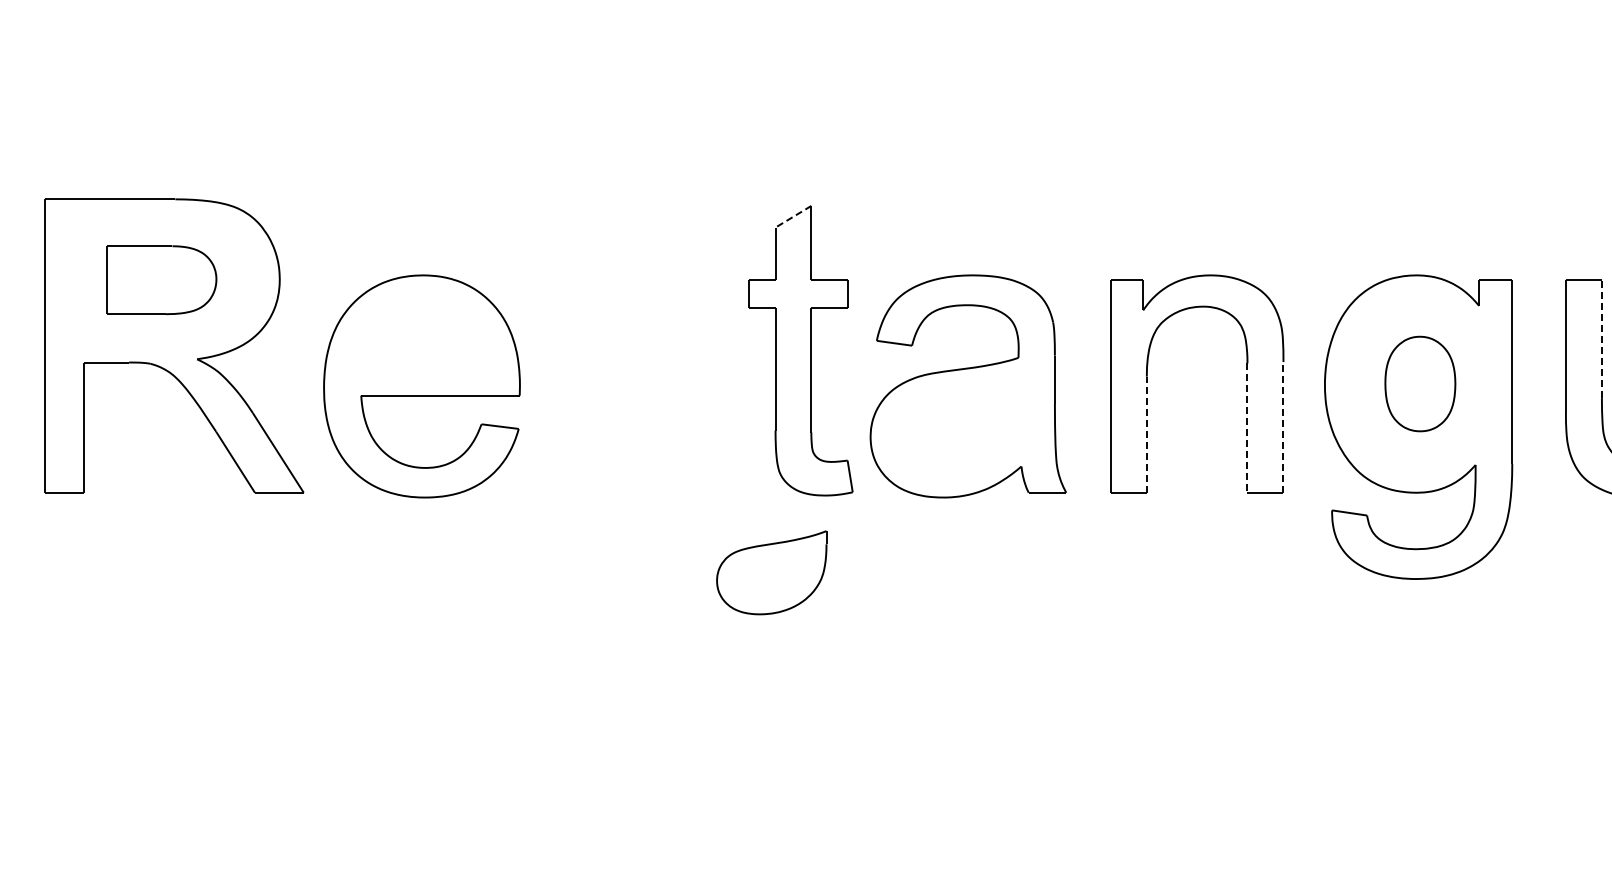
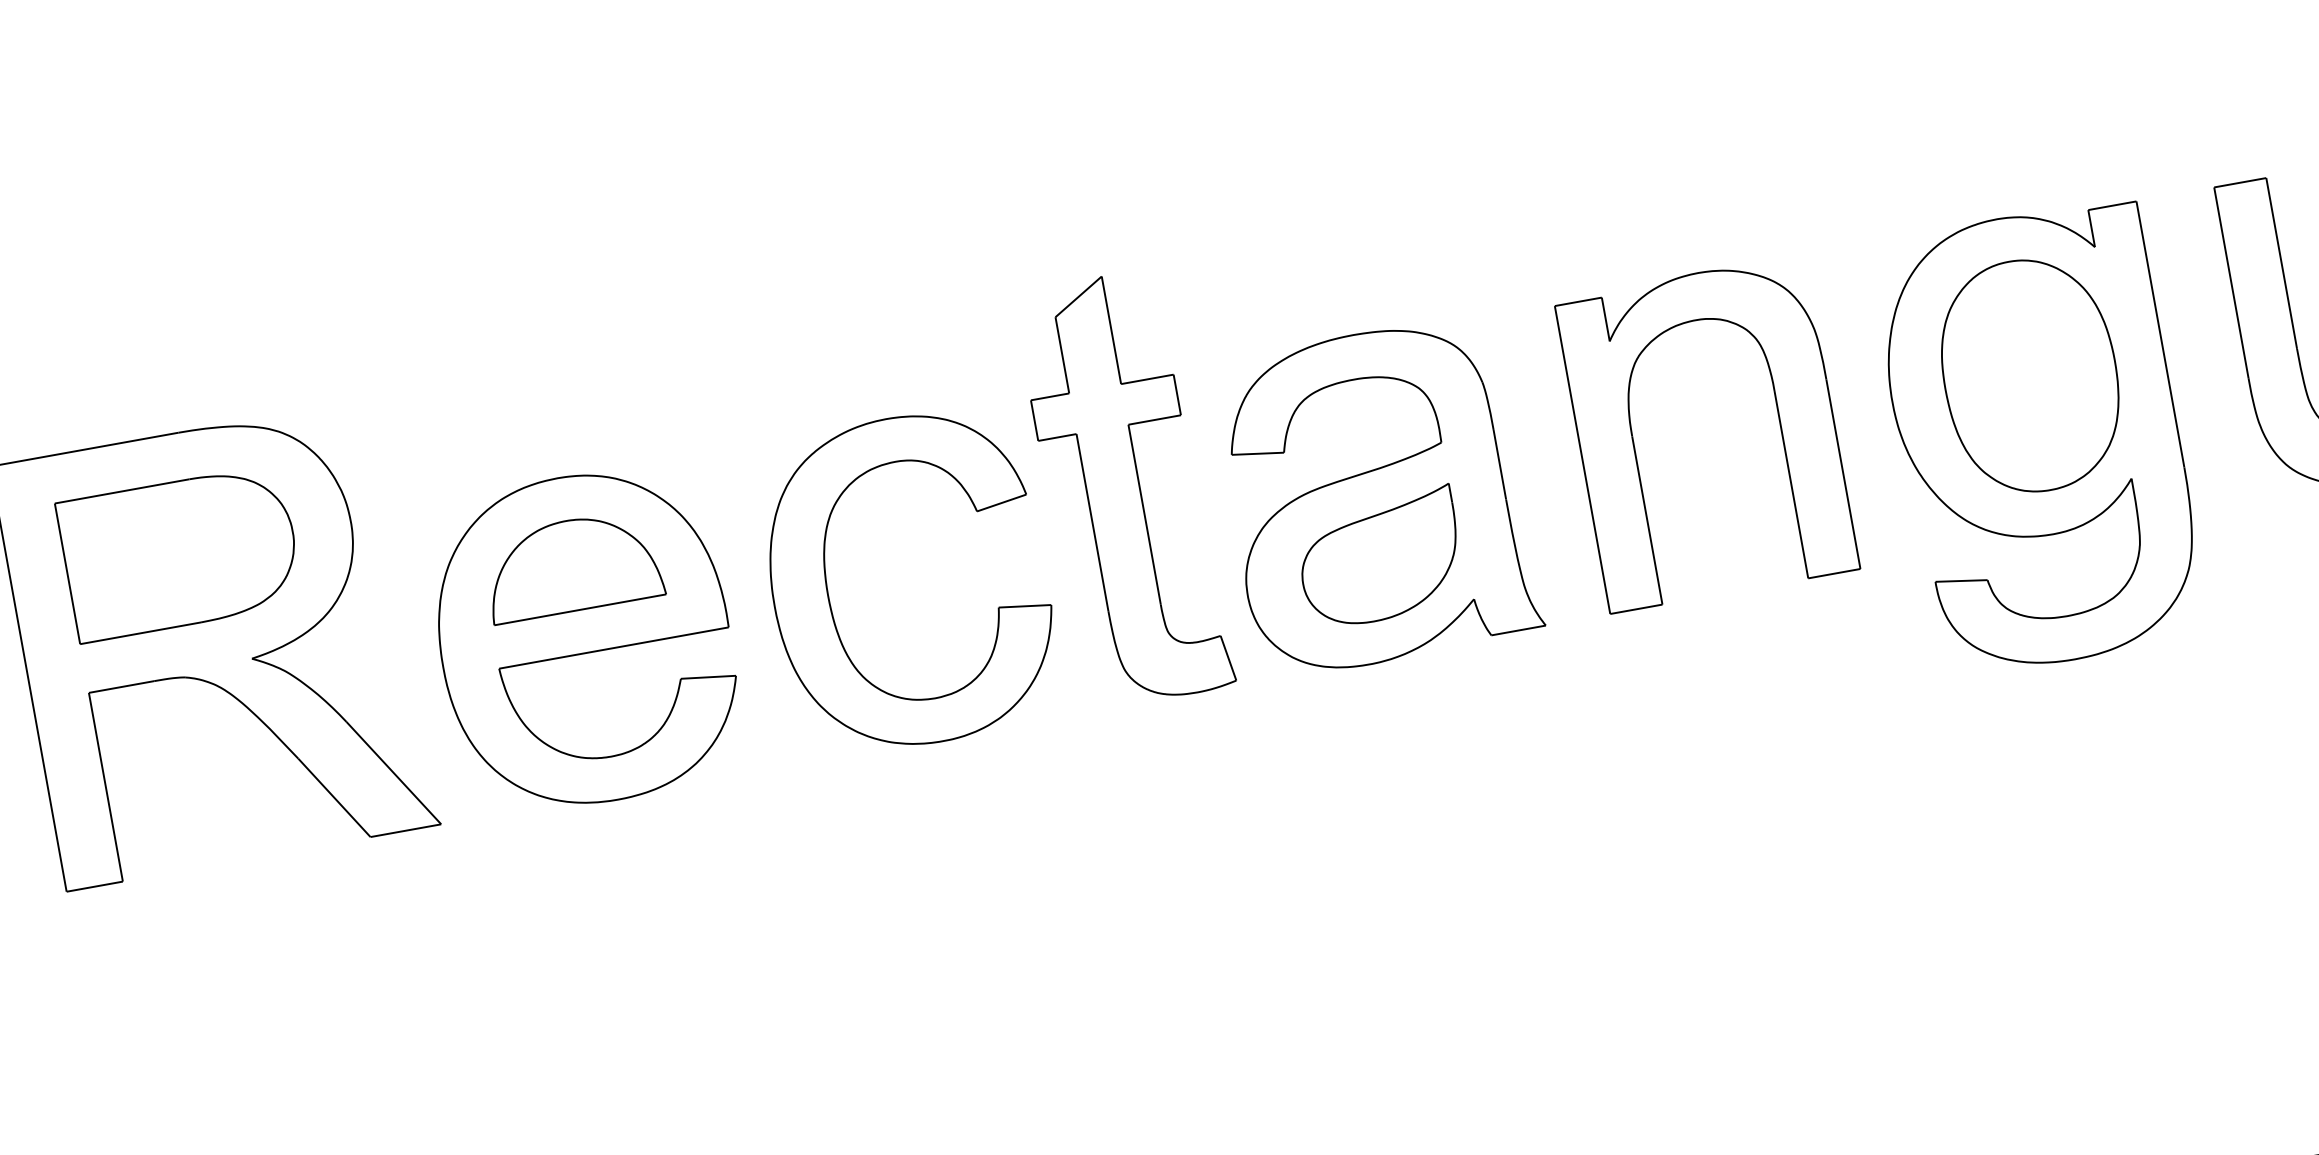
line: (793, 216) -> (1078, 296), dashed -> solid
part: (161, 279) -> (179, 552), size x1.43
part: (422, 335) -> (572, 565), added
line: (1601, 339) -> (2281, 264), dashed -> solid
part: (1420, 383) -> (2030, 374), size x1.67
part: (591, 393) -> (832, 605), added
line: (1283, 426) -> (1843, 472), dashed -> solid
line: (1247, 428) -> (1791, 485), dashed -> solid
line: (1146, 434) -> (1646, 520), dashed -> solid
part: (771, 572) -> (1379, 557), moved

